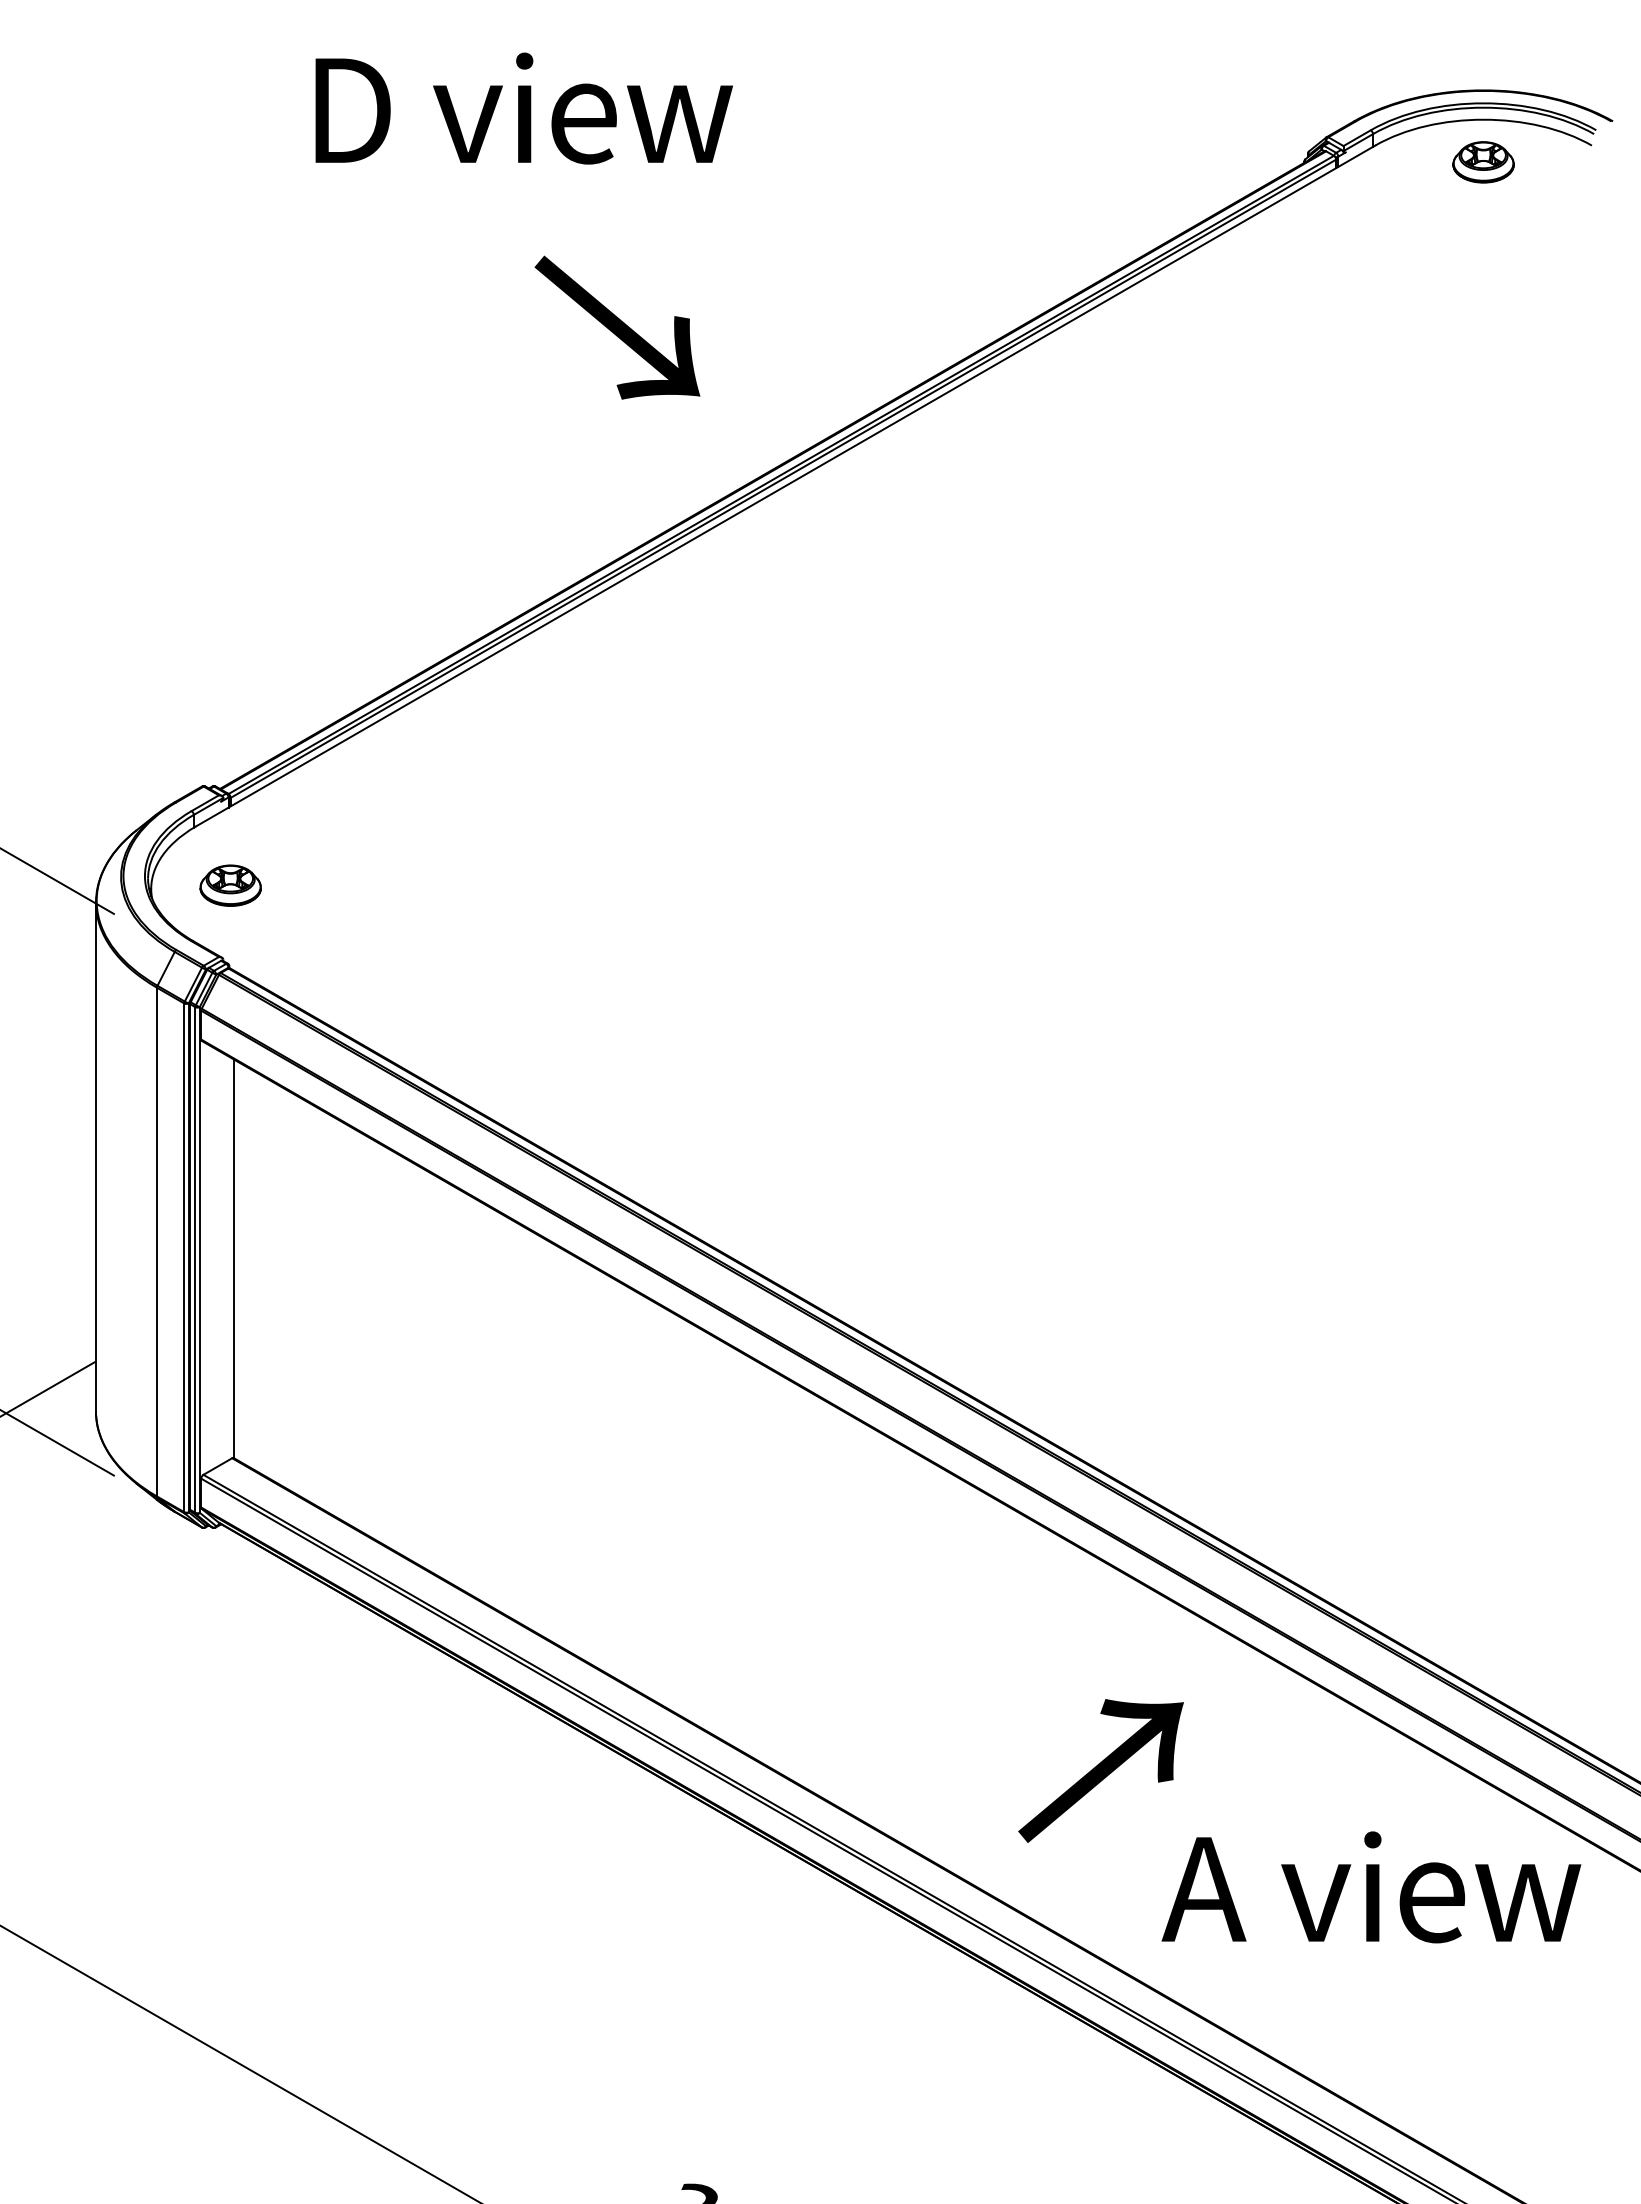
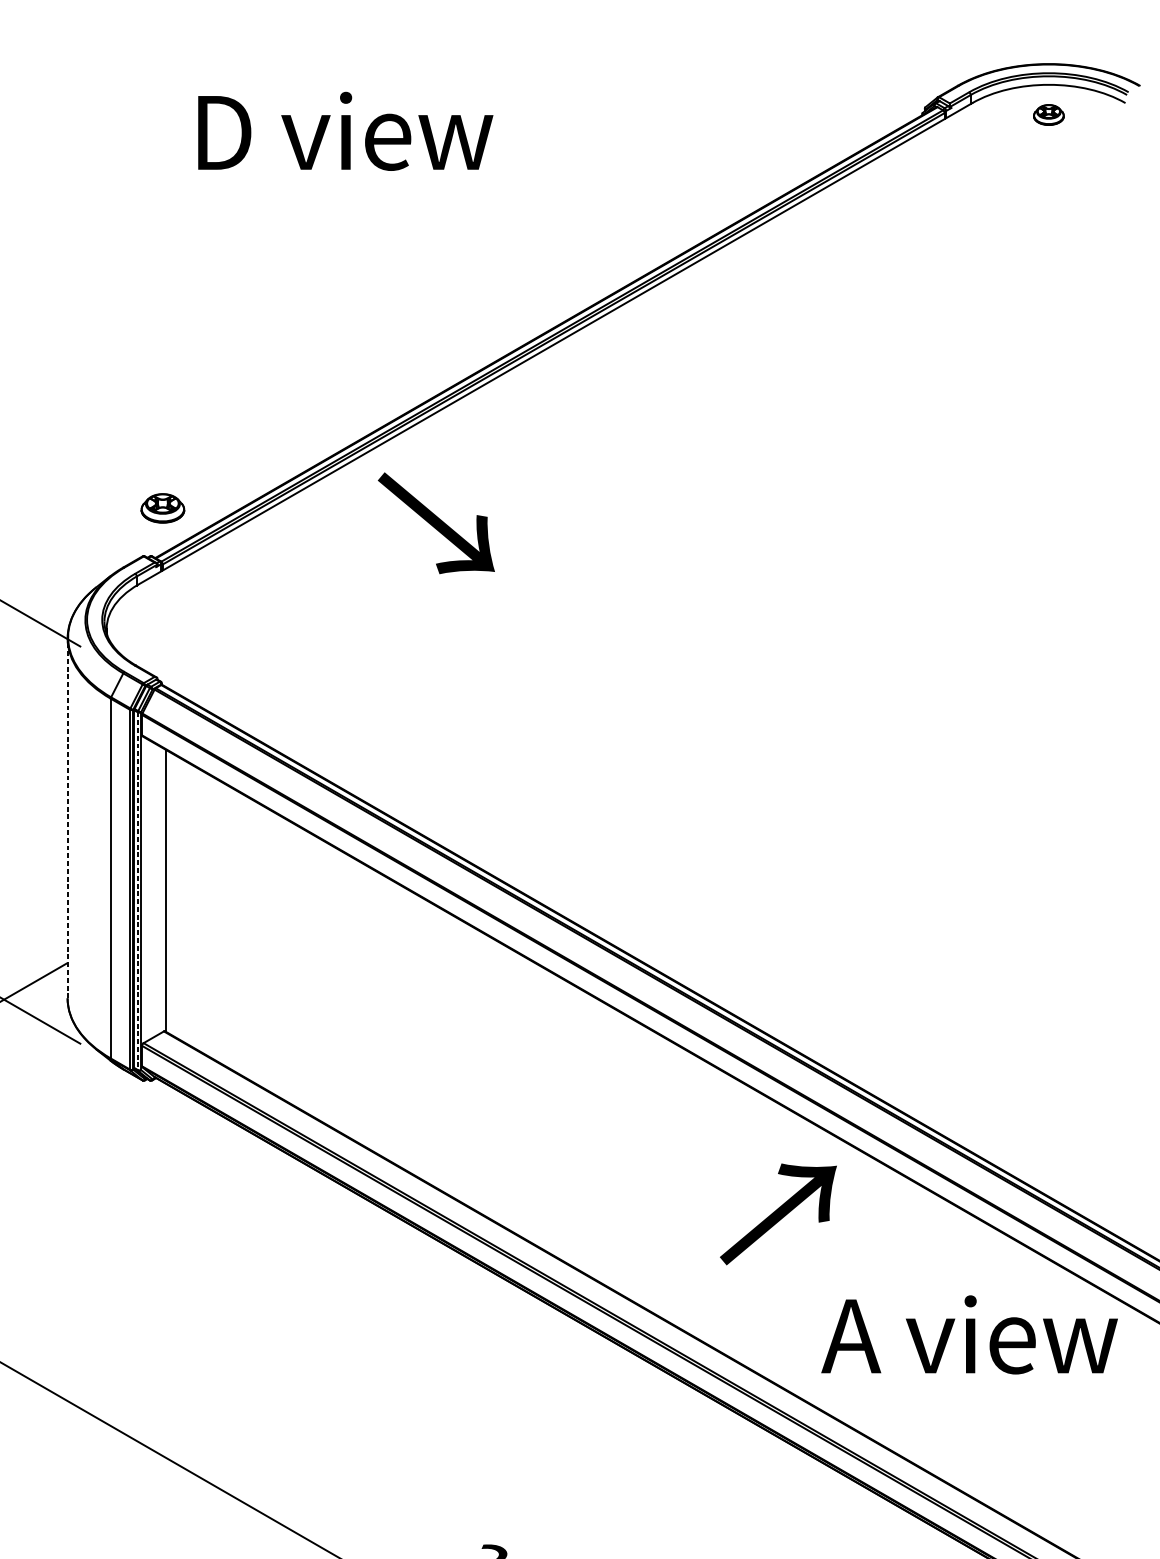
text: (523, 108) -> (345, 131), moved
part: (1483, 162) -> (1048, 115), size x0.7
text: (617, 327) -> (436, 523), moved
part: (230, 885) -> (162, 508), moved
line: (95, 1156) -> (67, 818), solid -> dashed
line: (195, 1259) -> (137, 890), solid -> dashed
text: (1100, 1770) -> (778, 1214), moved

